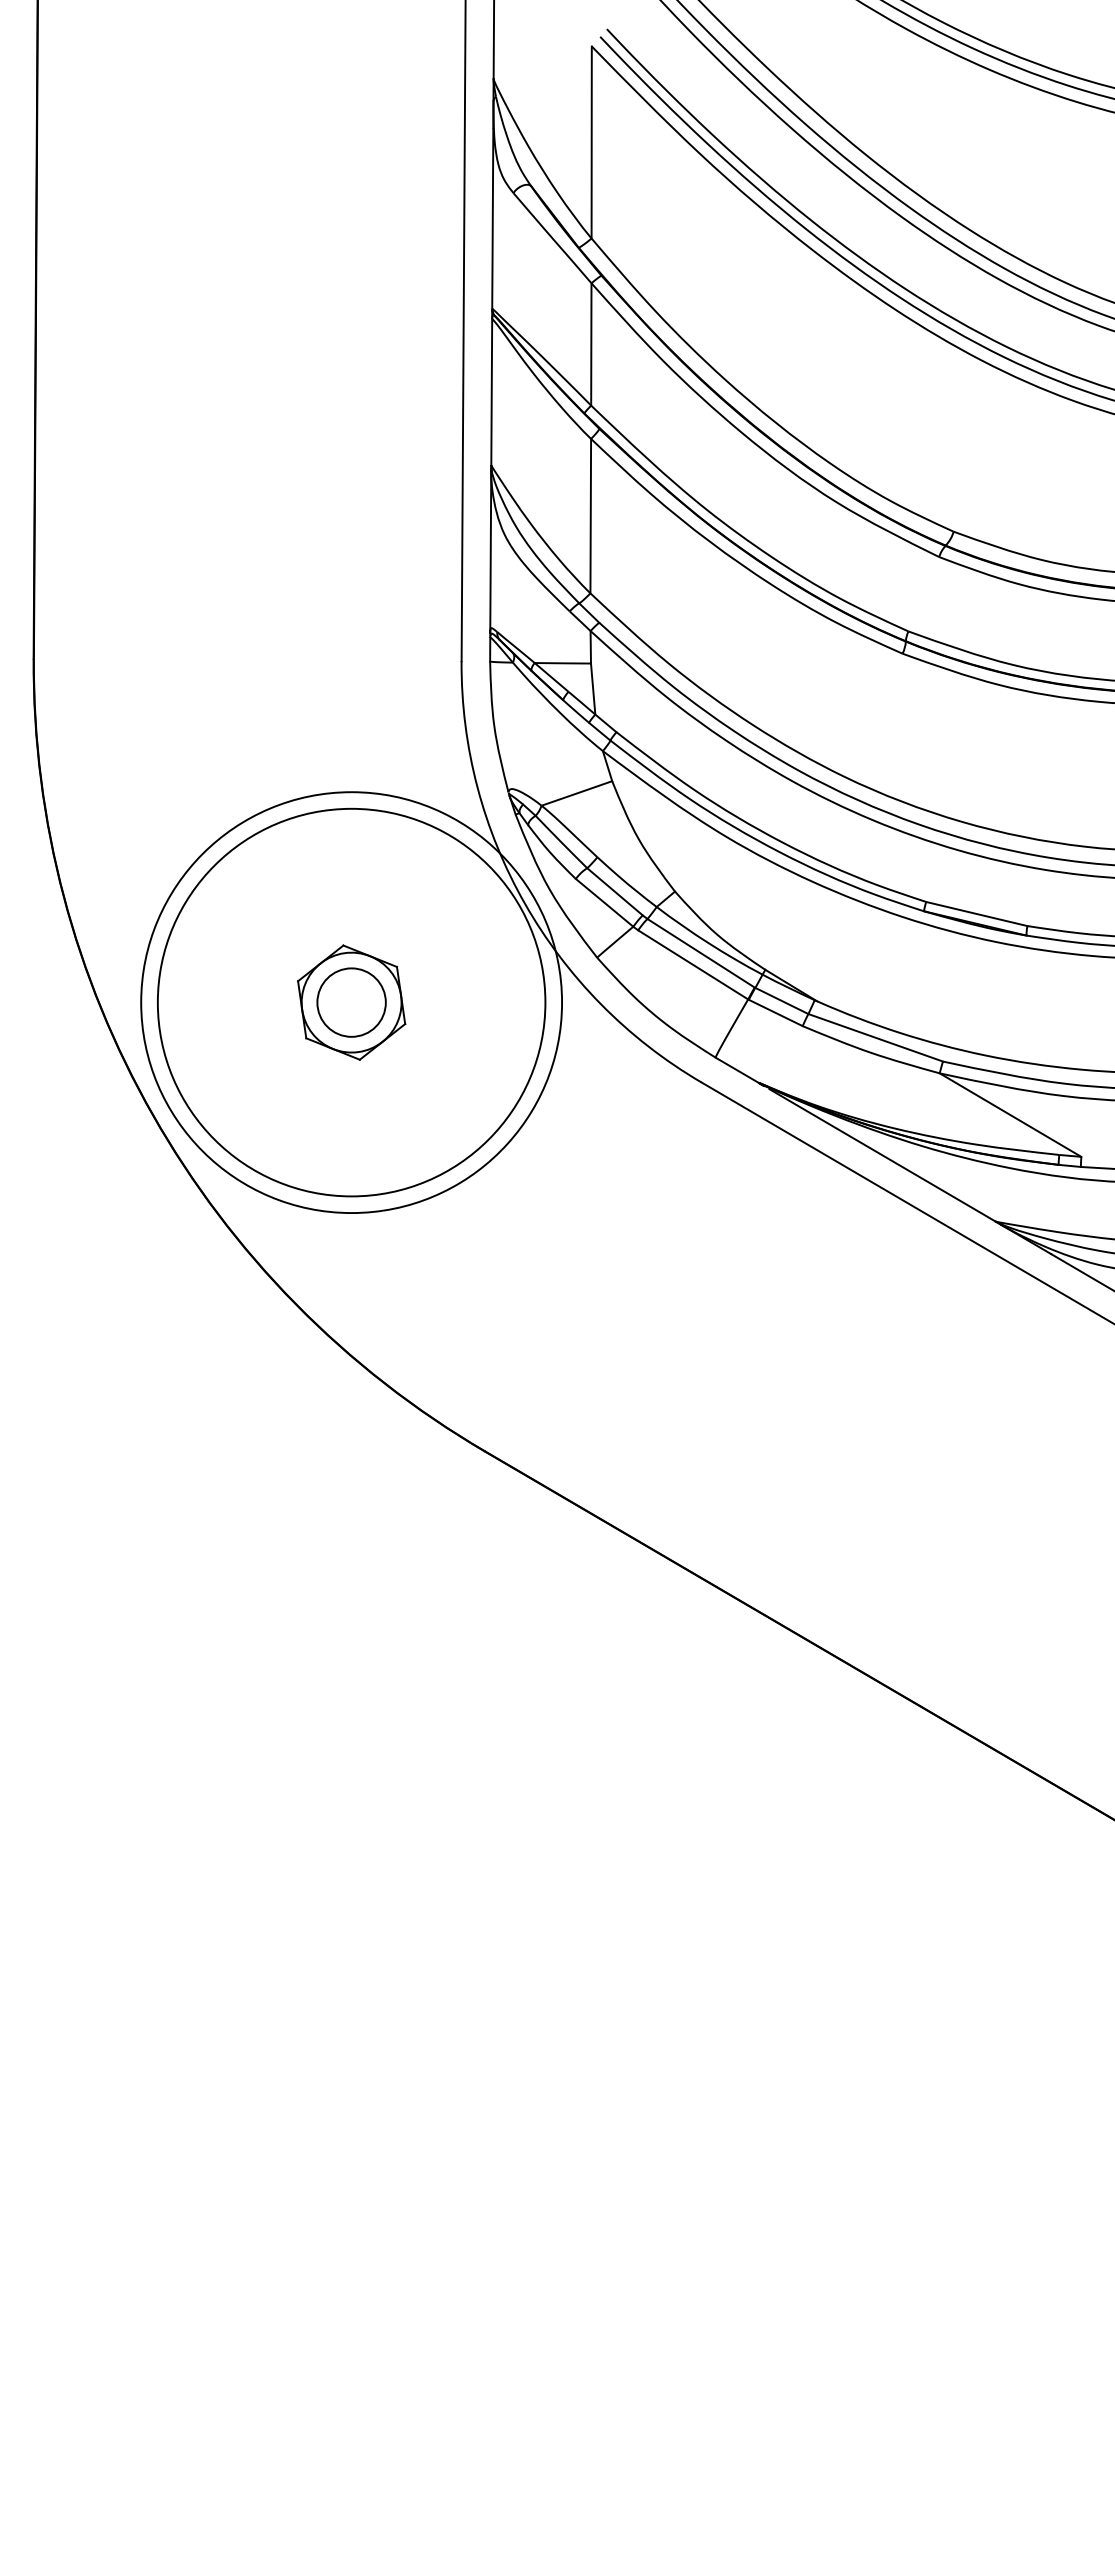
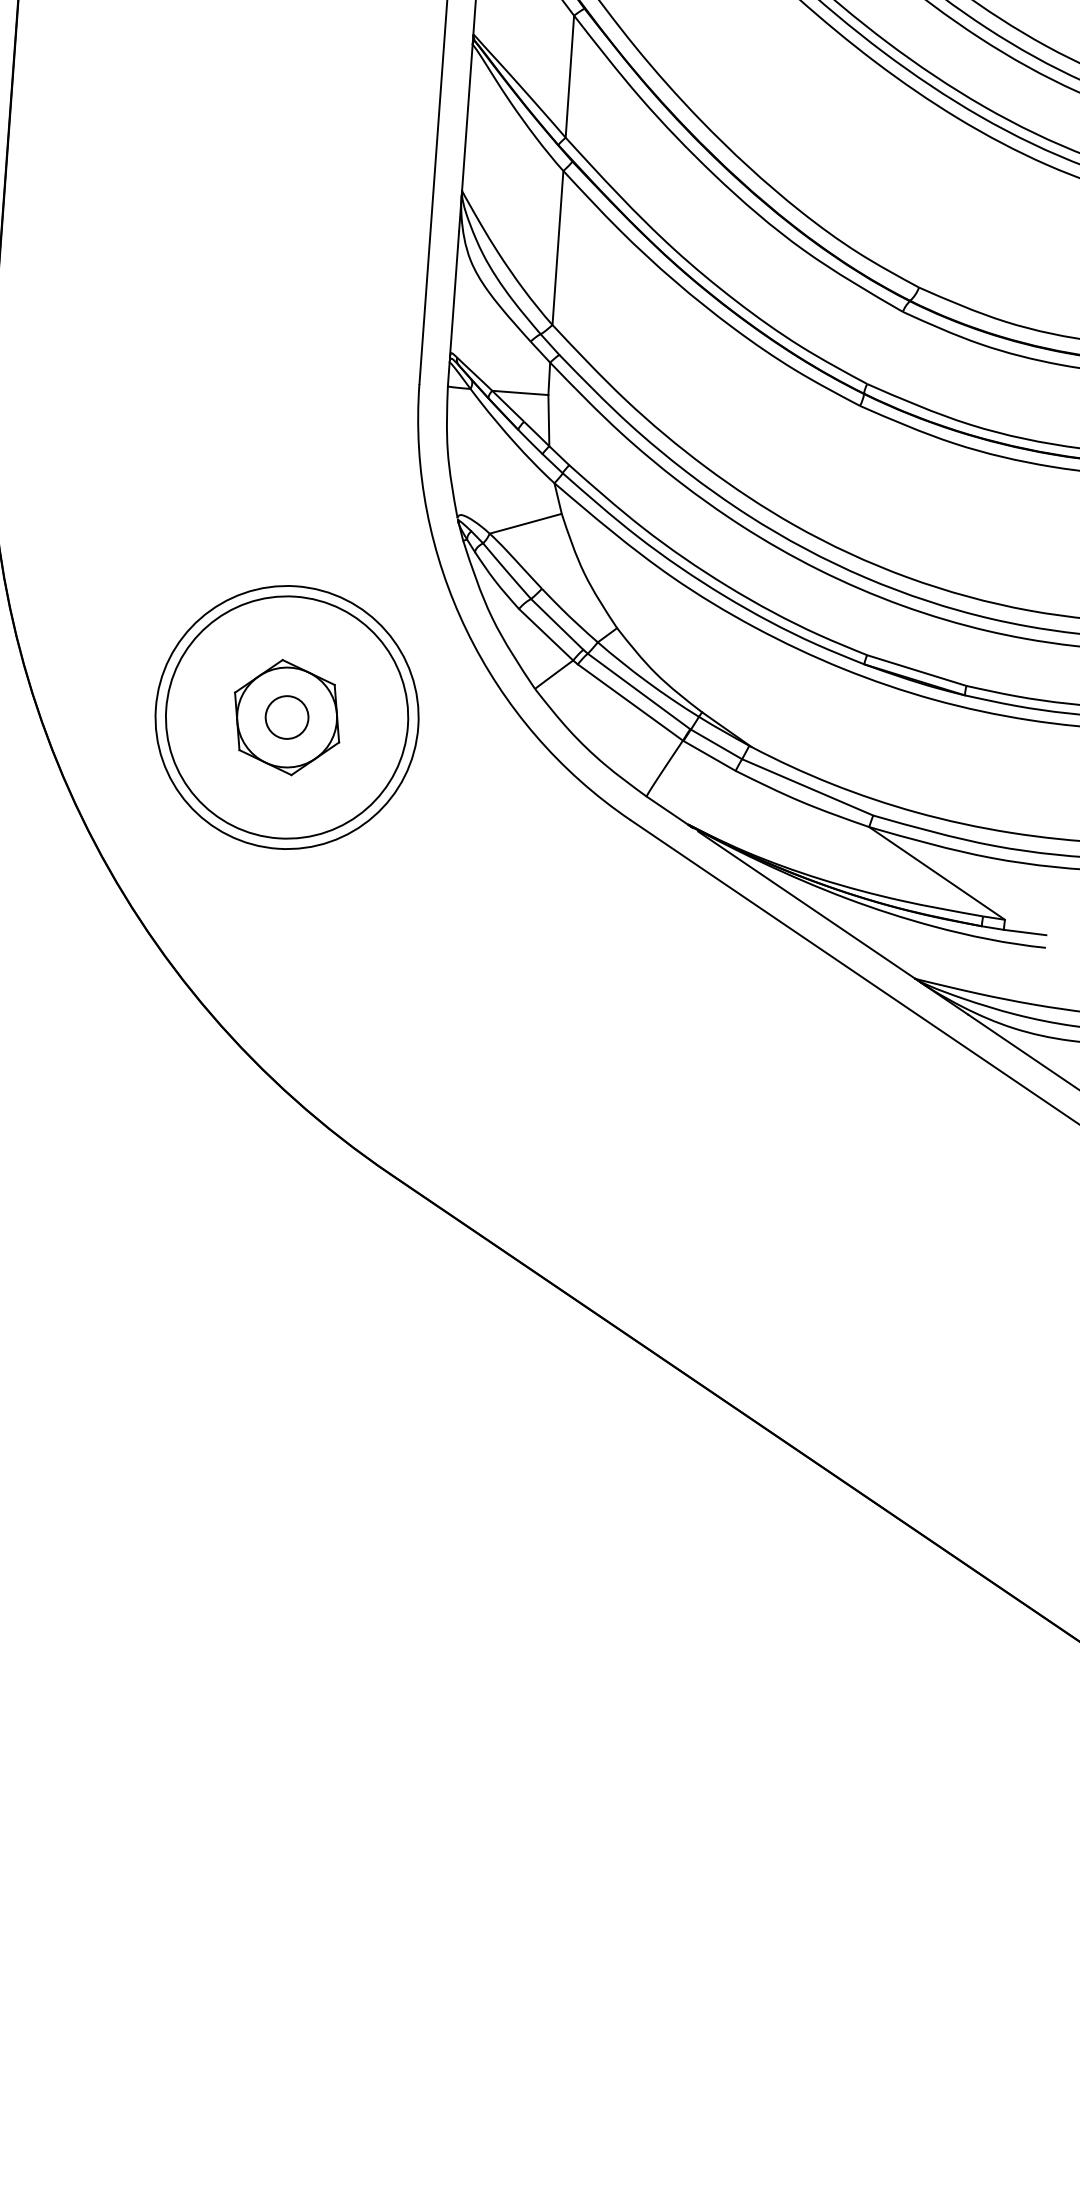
circle: (351, 1002) -> (286, 717), size x0.62
circle: (351, 1002) -> (286, 717), size x0.62
circle: (351, 1002) -> (286, 717), size x0.62

